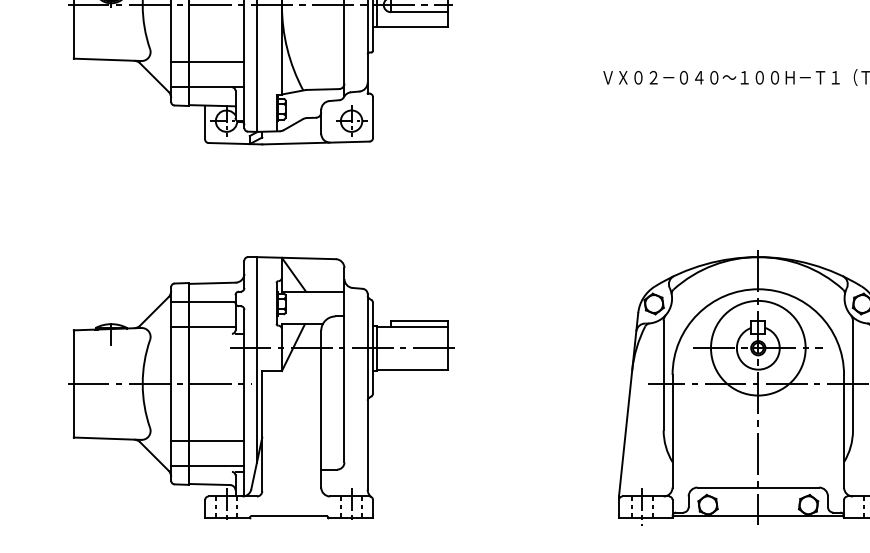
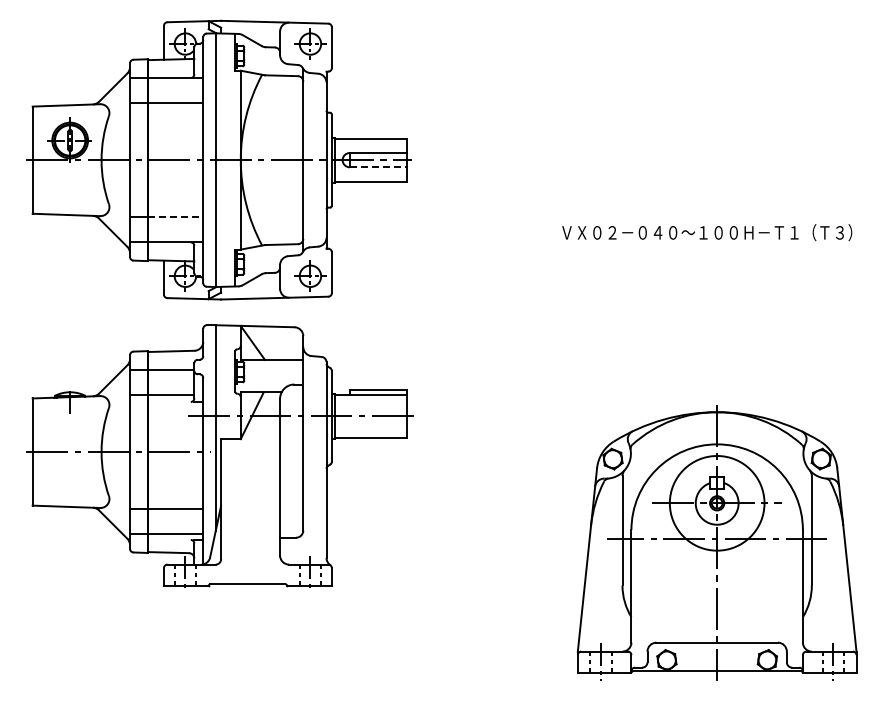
line: (419, 12) -> (378, 167), solid -> dashed
line: (216, 62) -> (175, 217), solid -> dashed
part: (260, 387) -> (219, 455), moved

